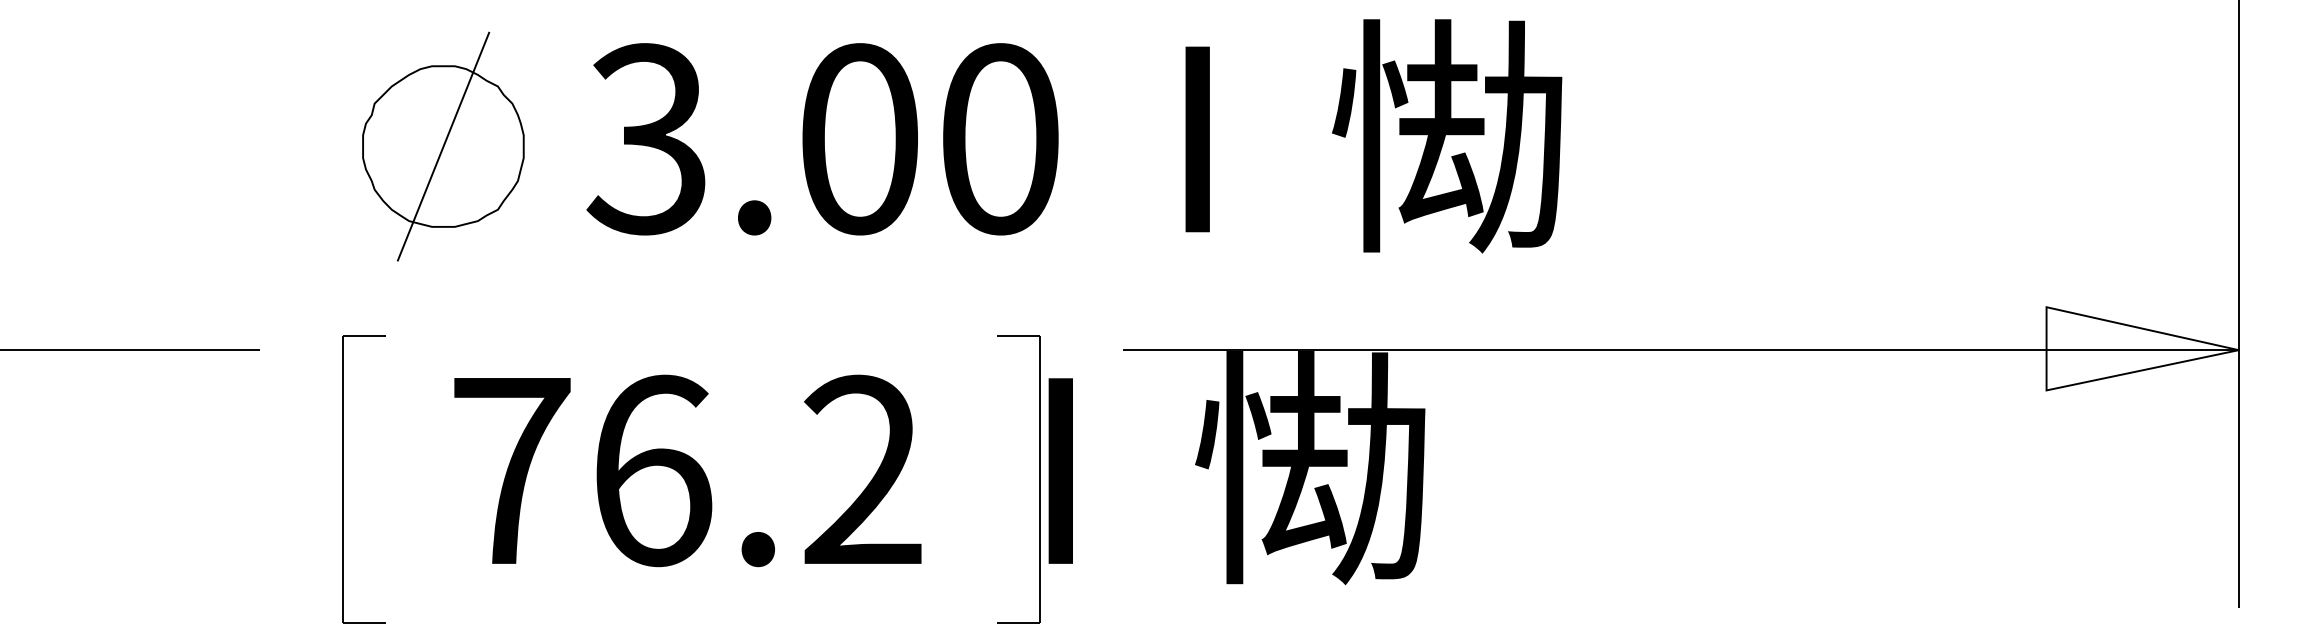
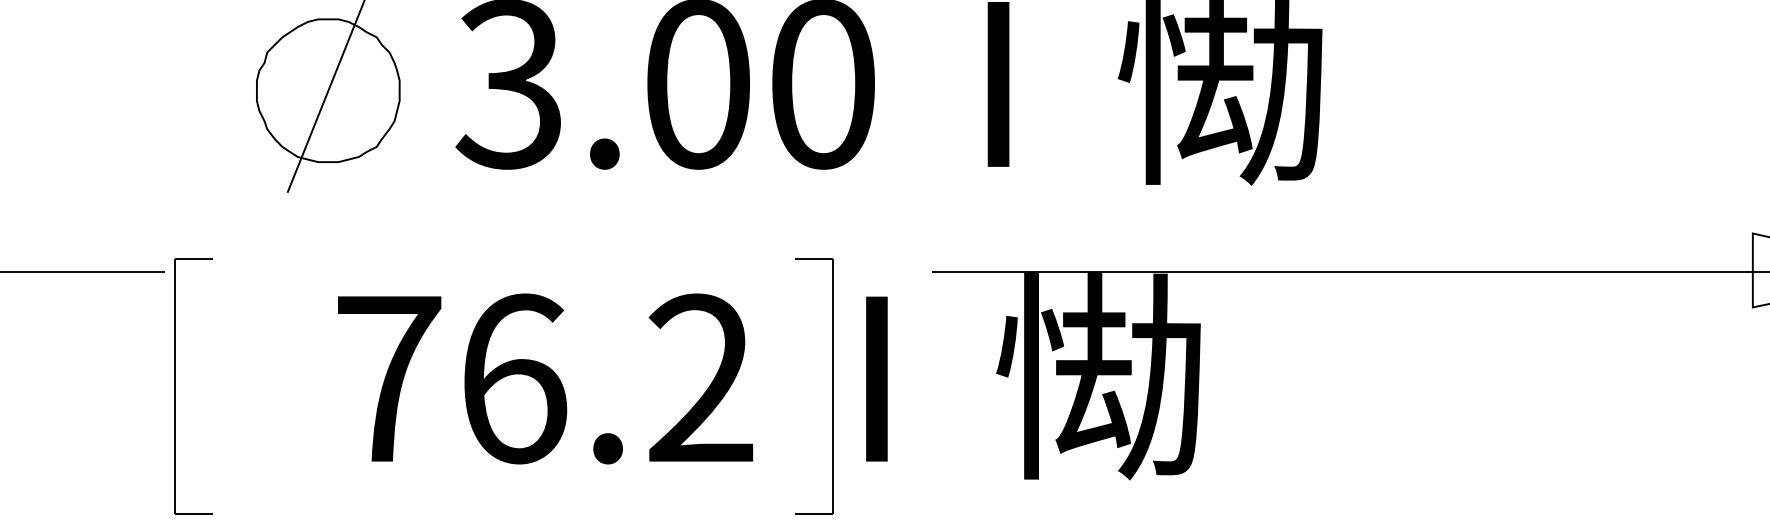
part: (343, 479) -> (175, 386), moved
part: (1039, 479) -> (833, 386), moved

